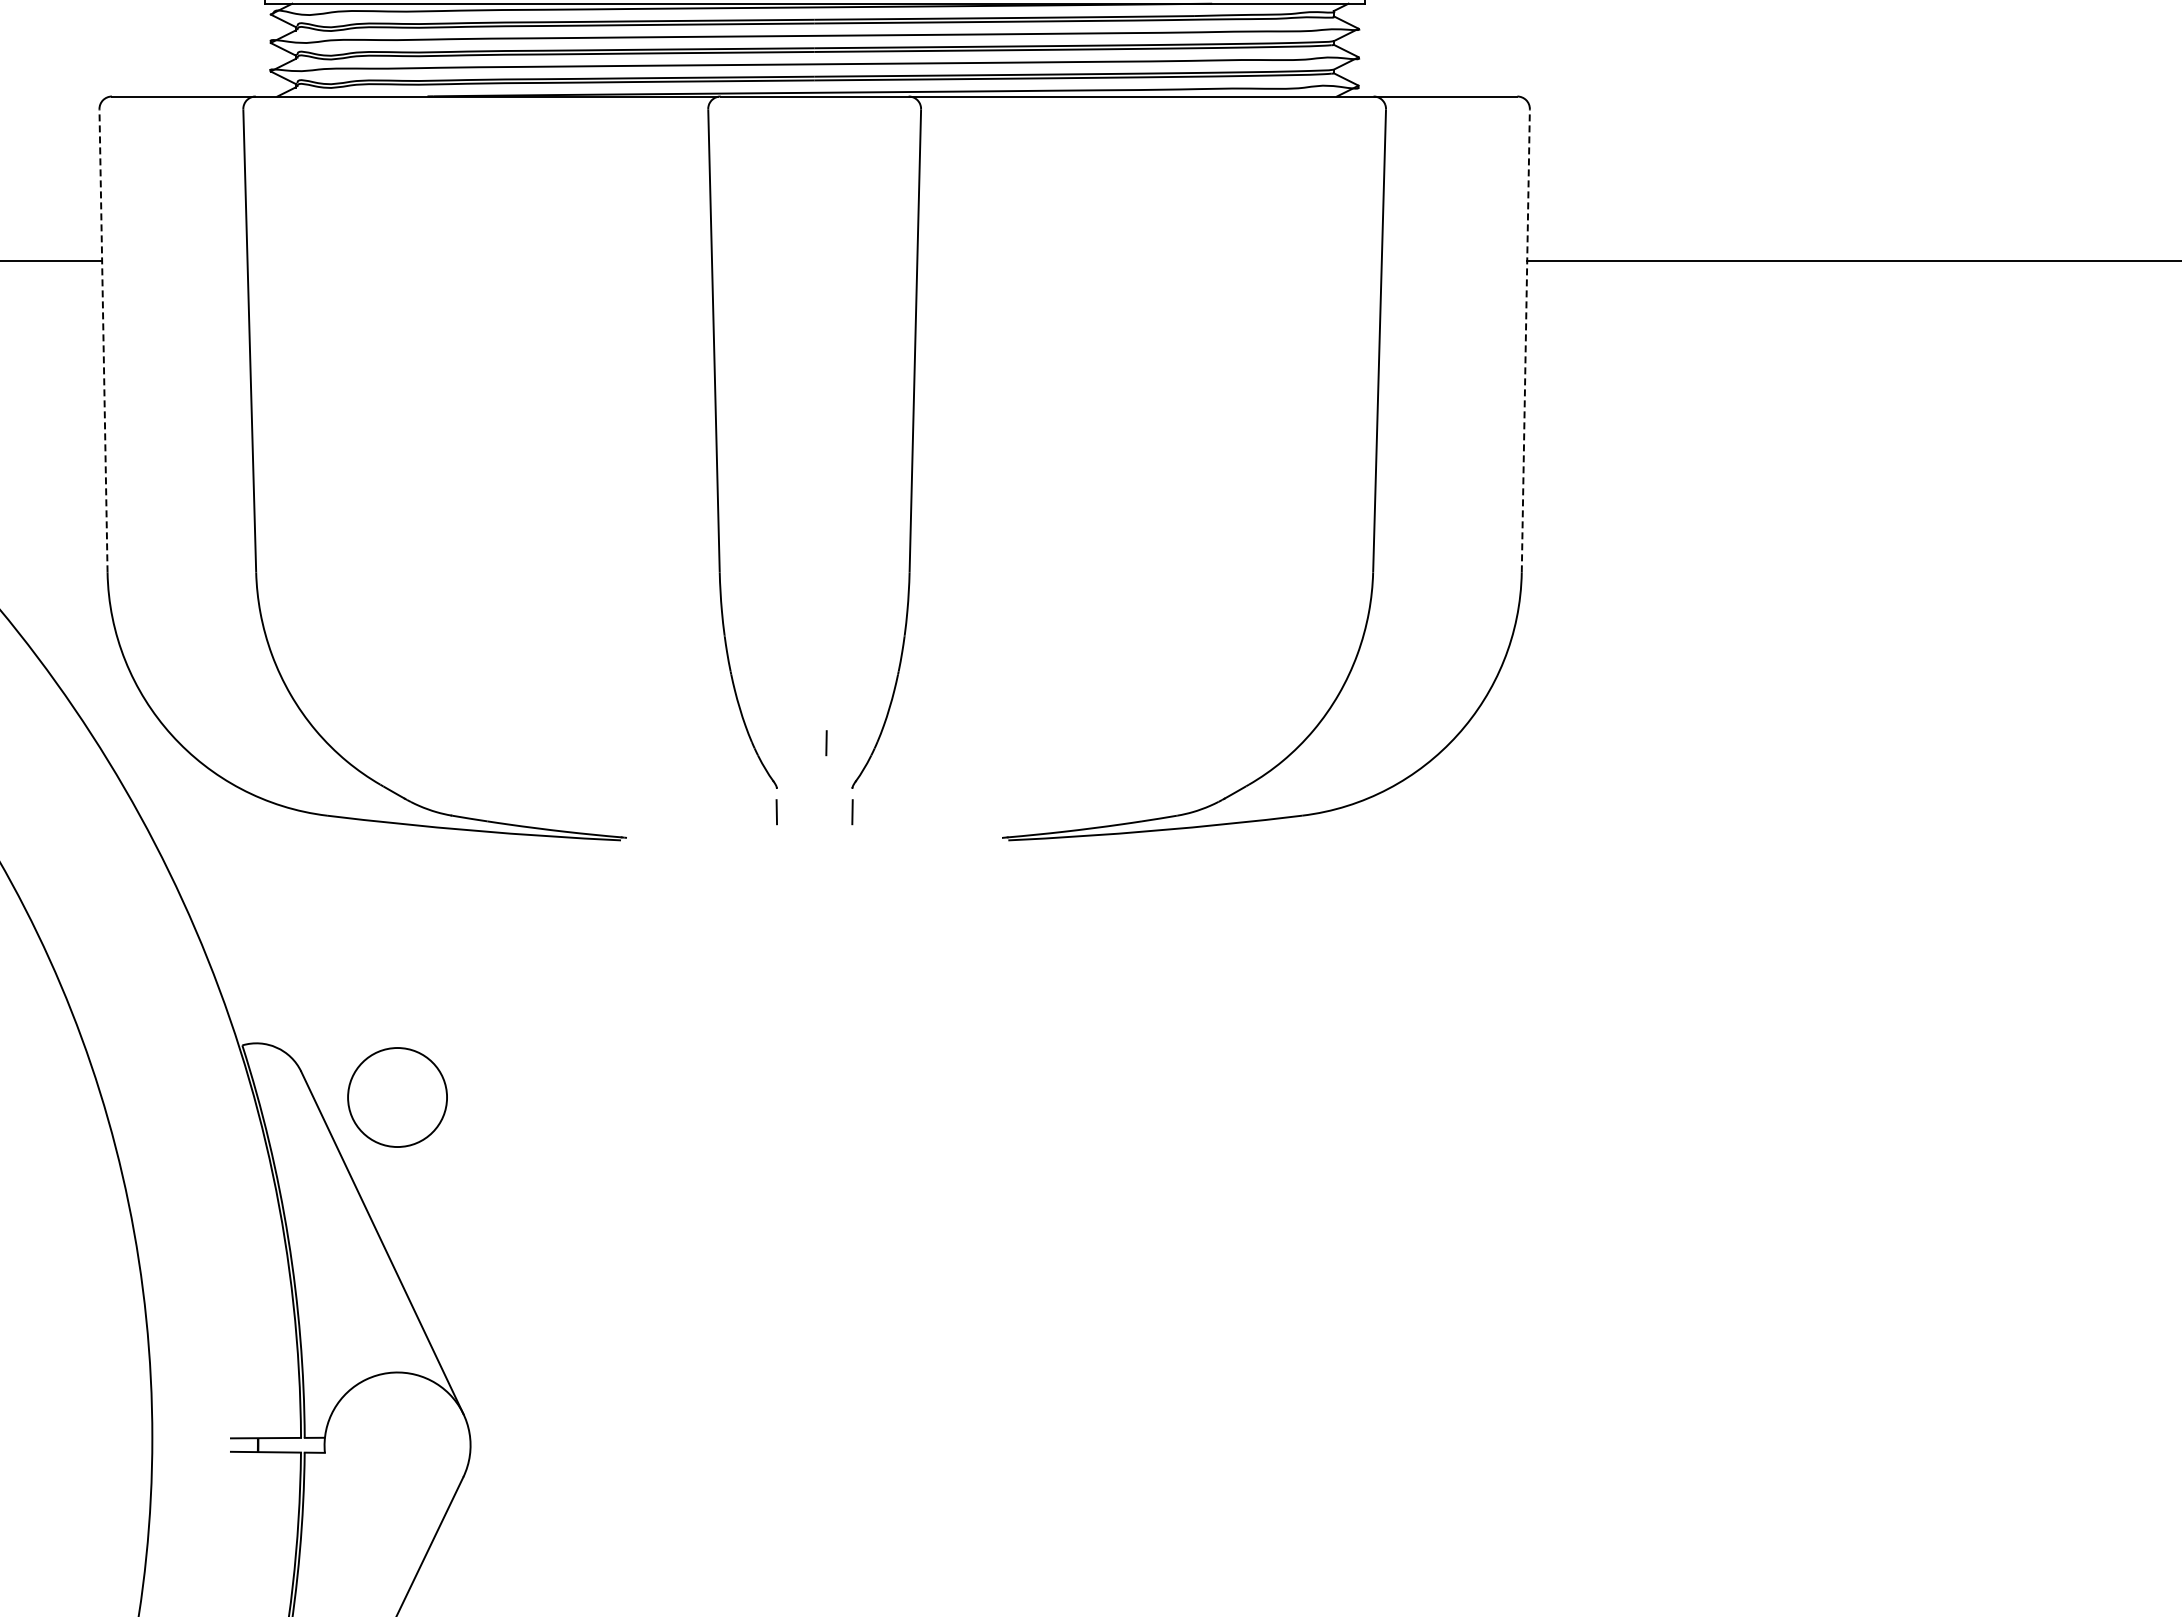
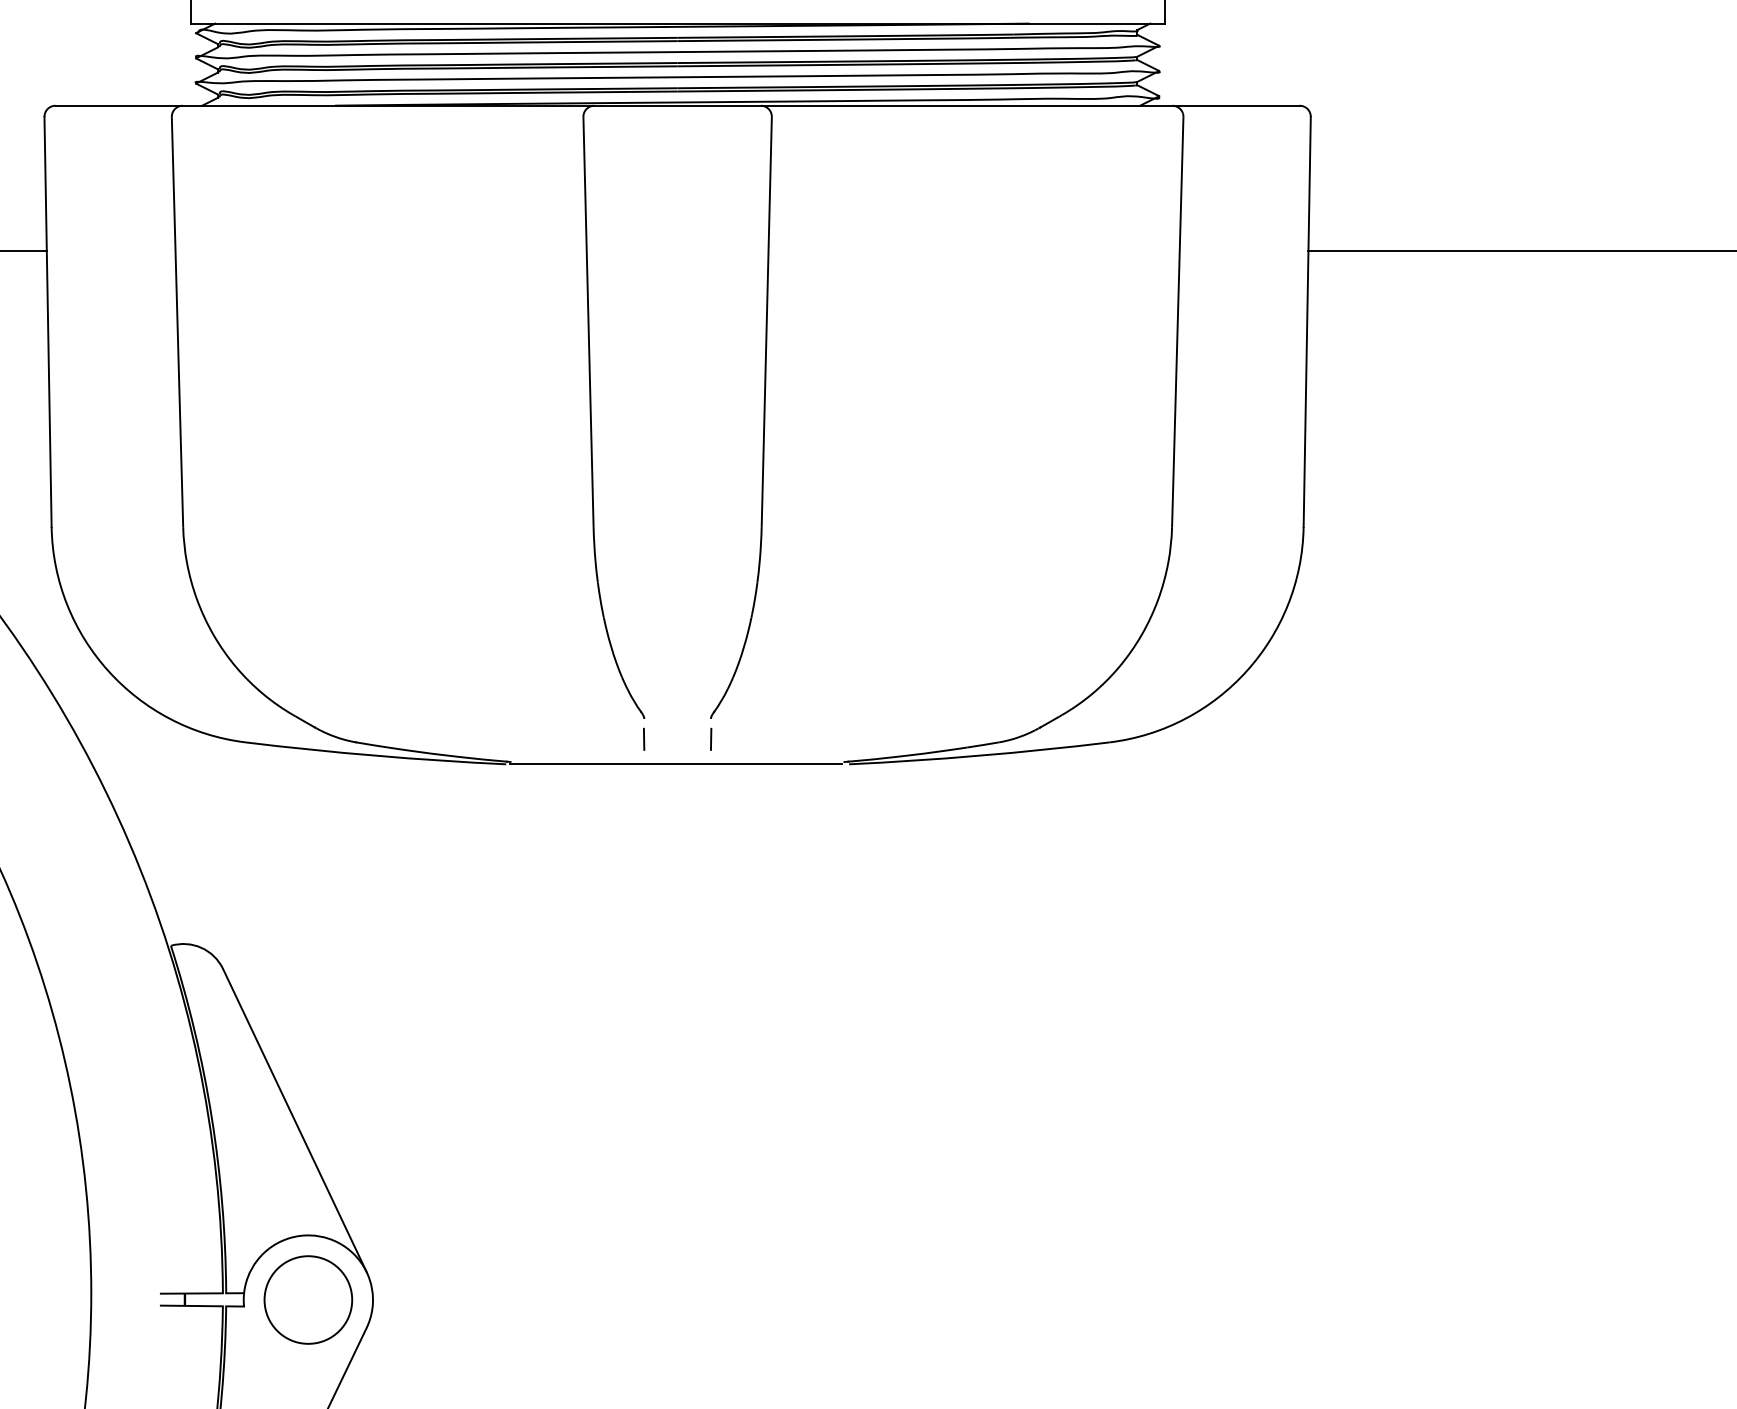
line: (103, 340) -> (48, 321), dashed -> solid
line: (1525, 340) -> (1306, 321), dashed -> solid
line: (826, 743) -> (688, 678), removed
line: (812, 840) -> (675, 764), added
circle: (397, 1097) -> (308, 1300), moved

